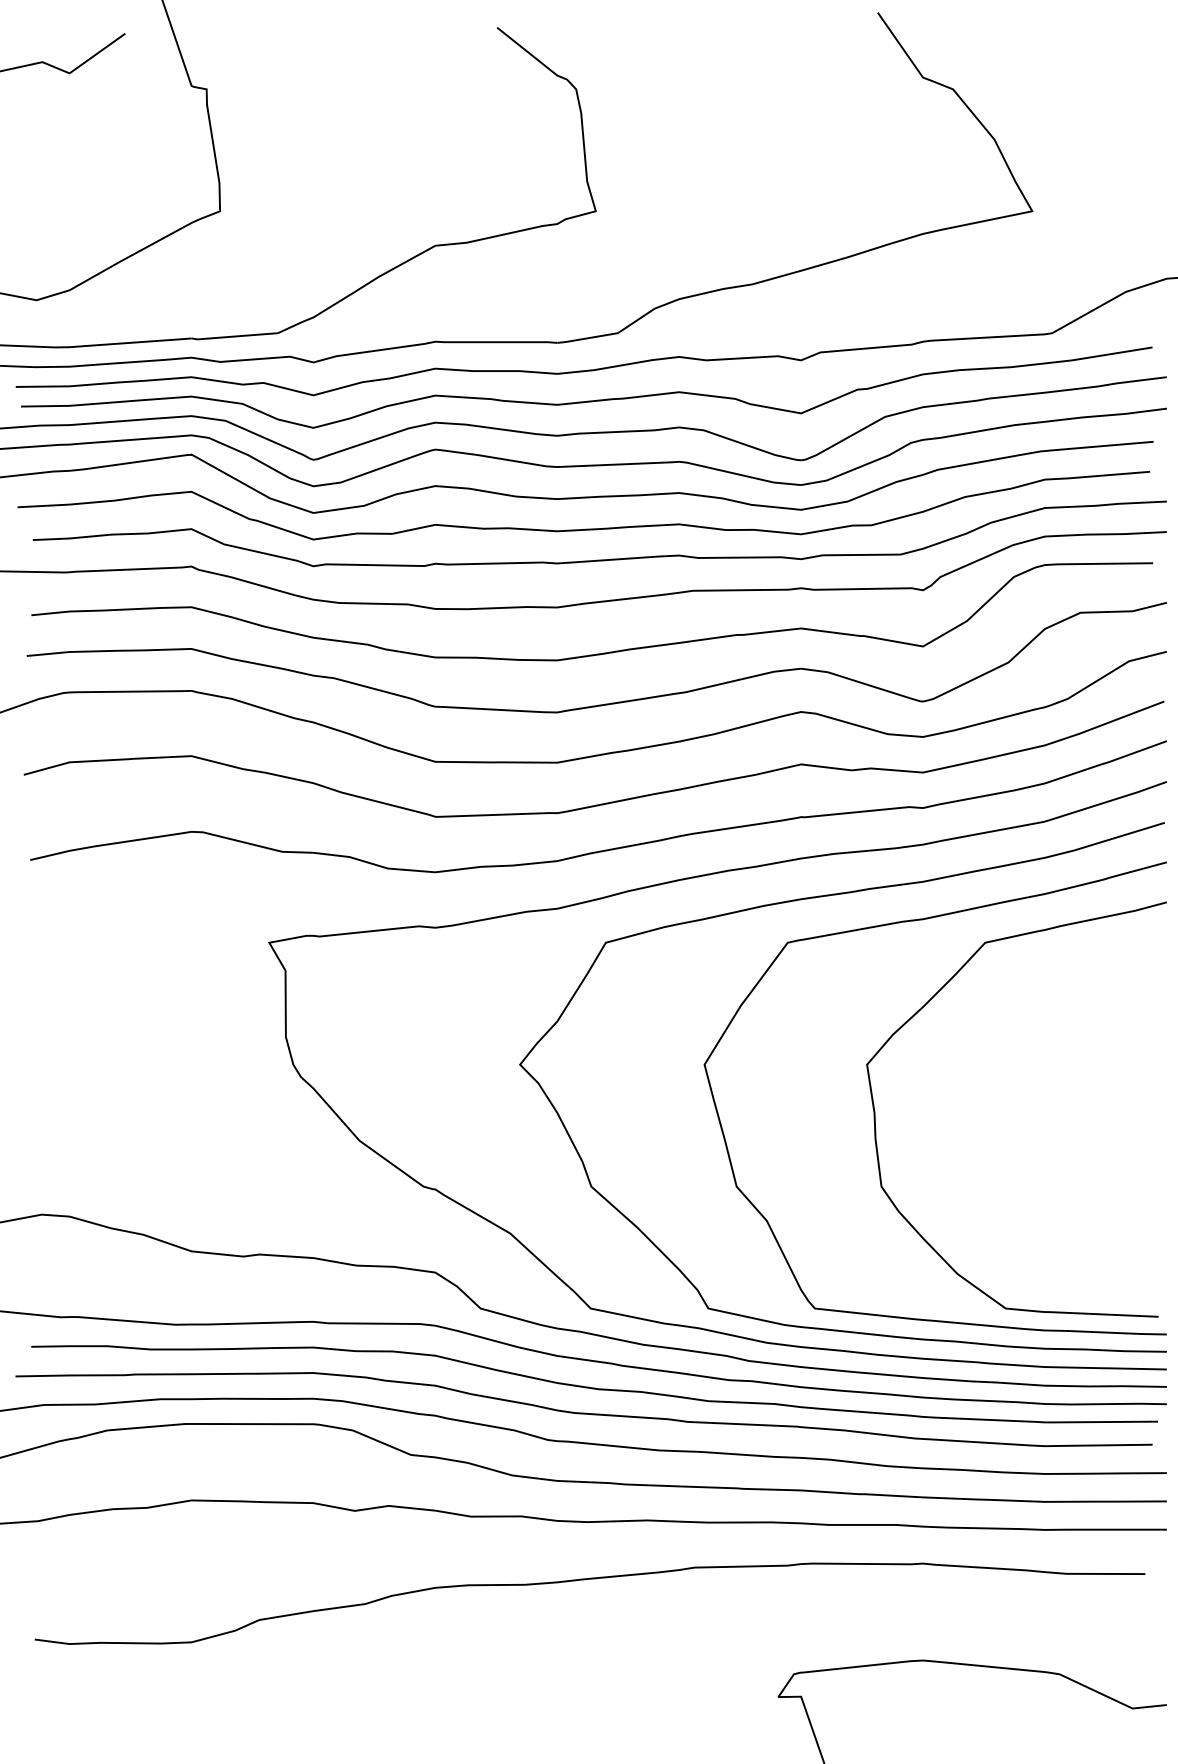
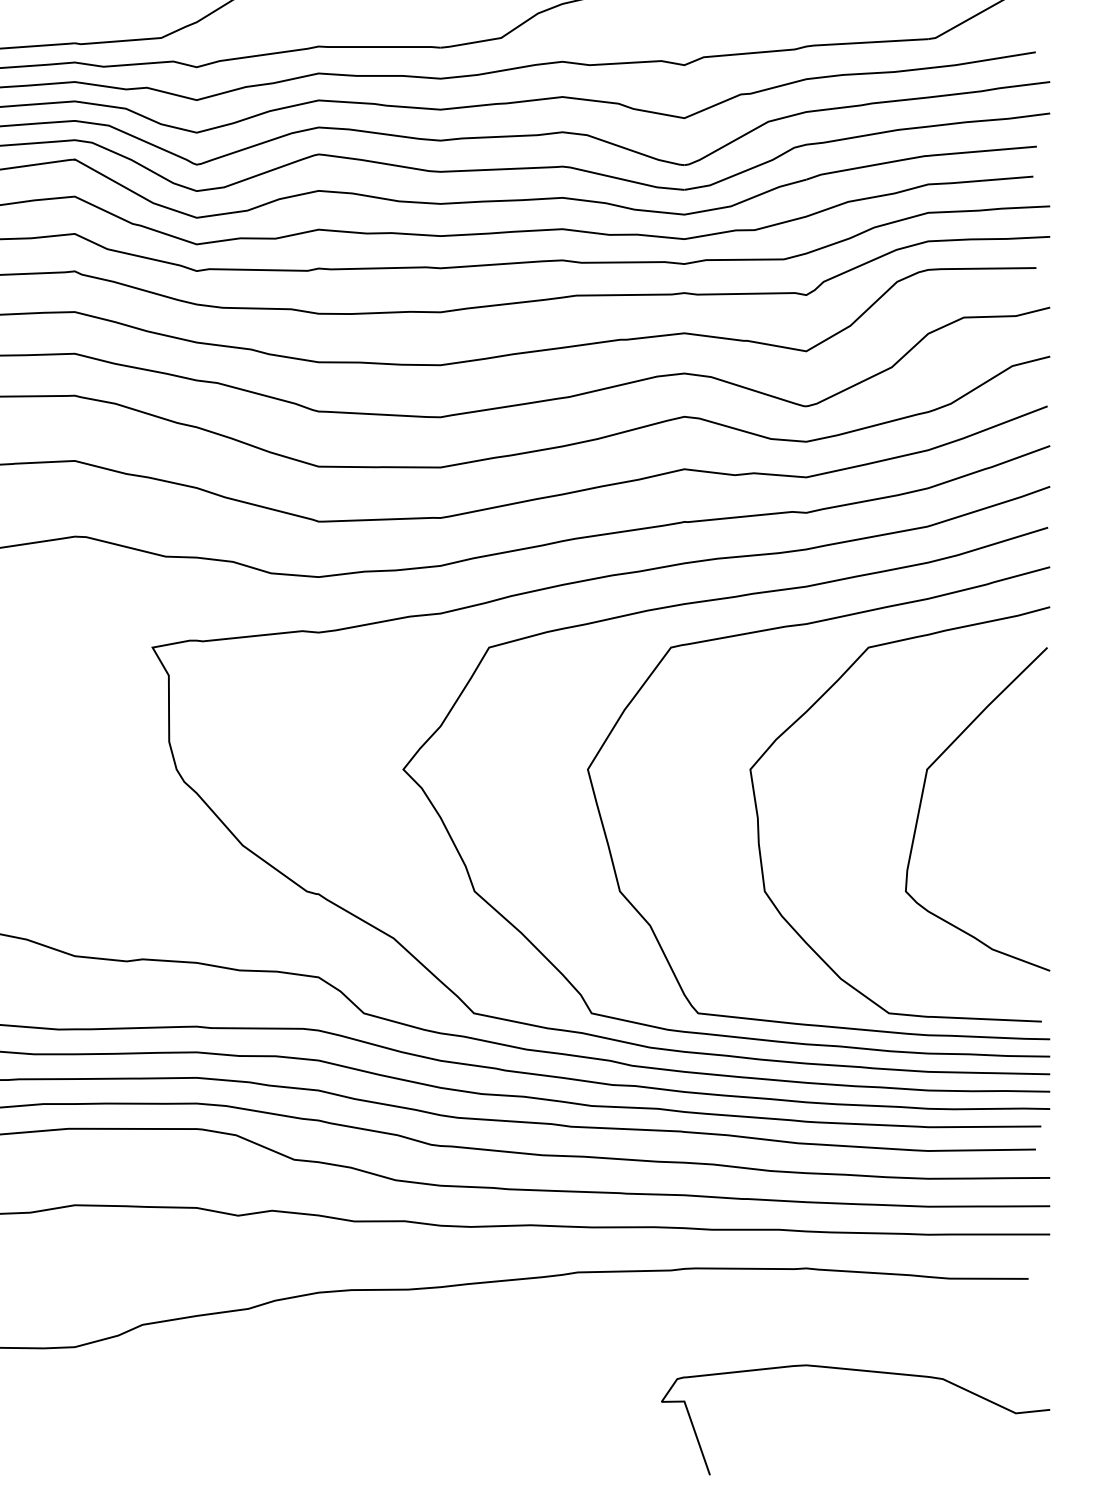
curve: (1039, 1093) -> (922, 798), added

